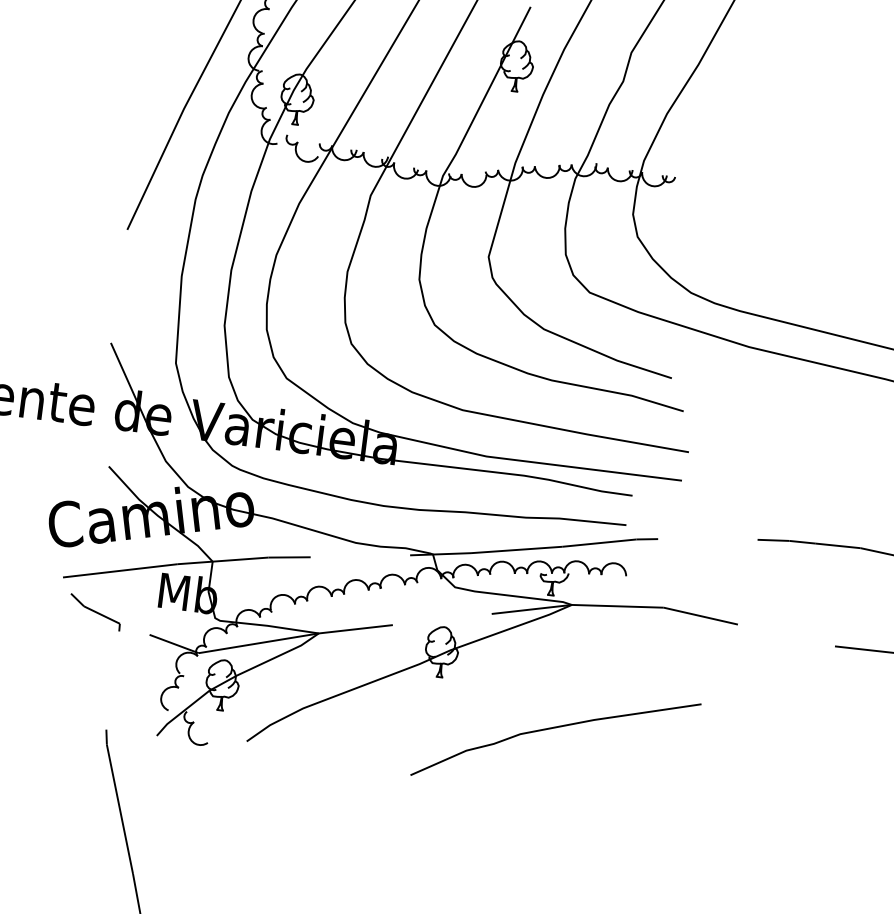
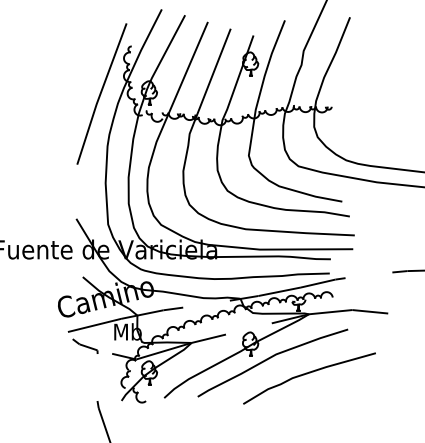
curve: (481, 687) -> (271, 358), added

